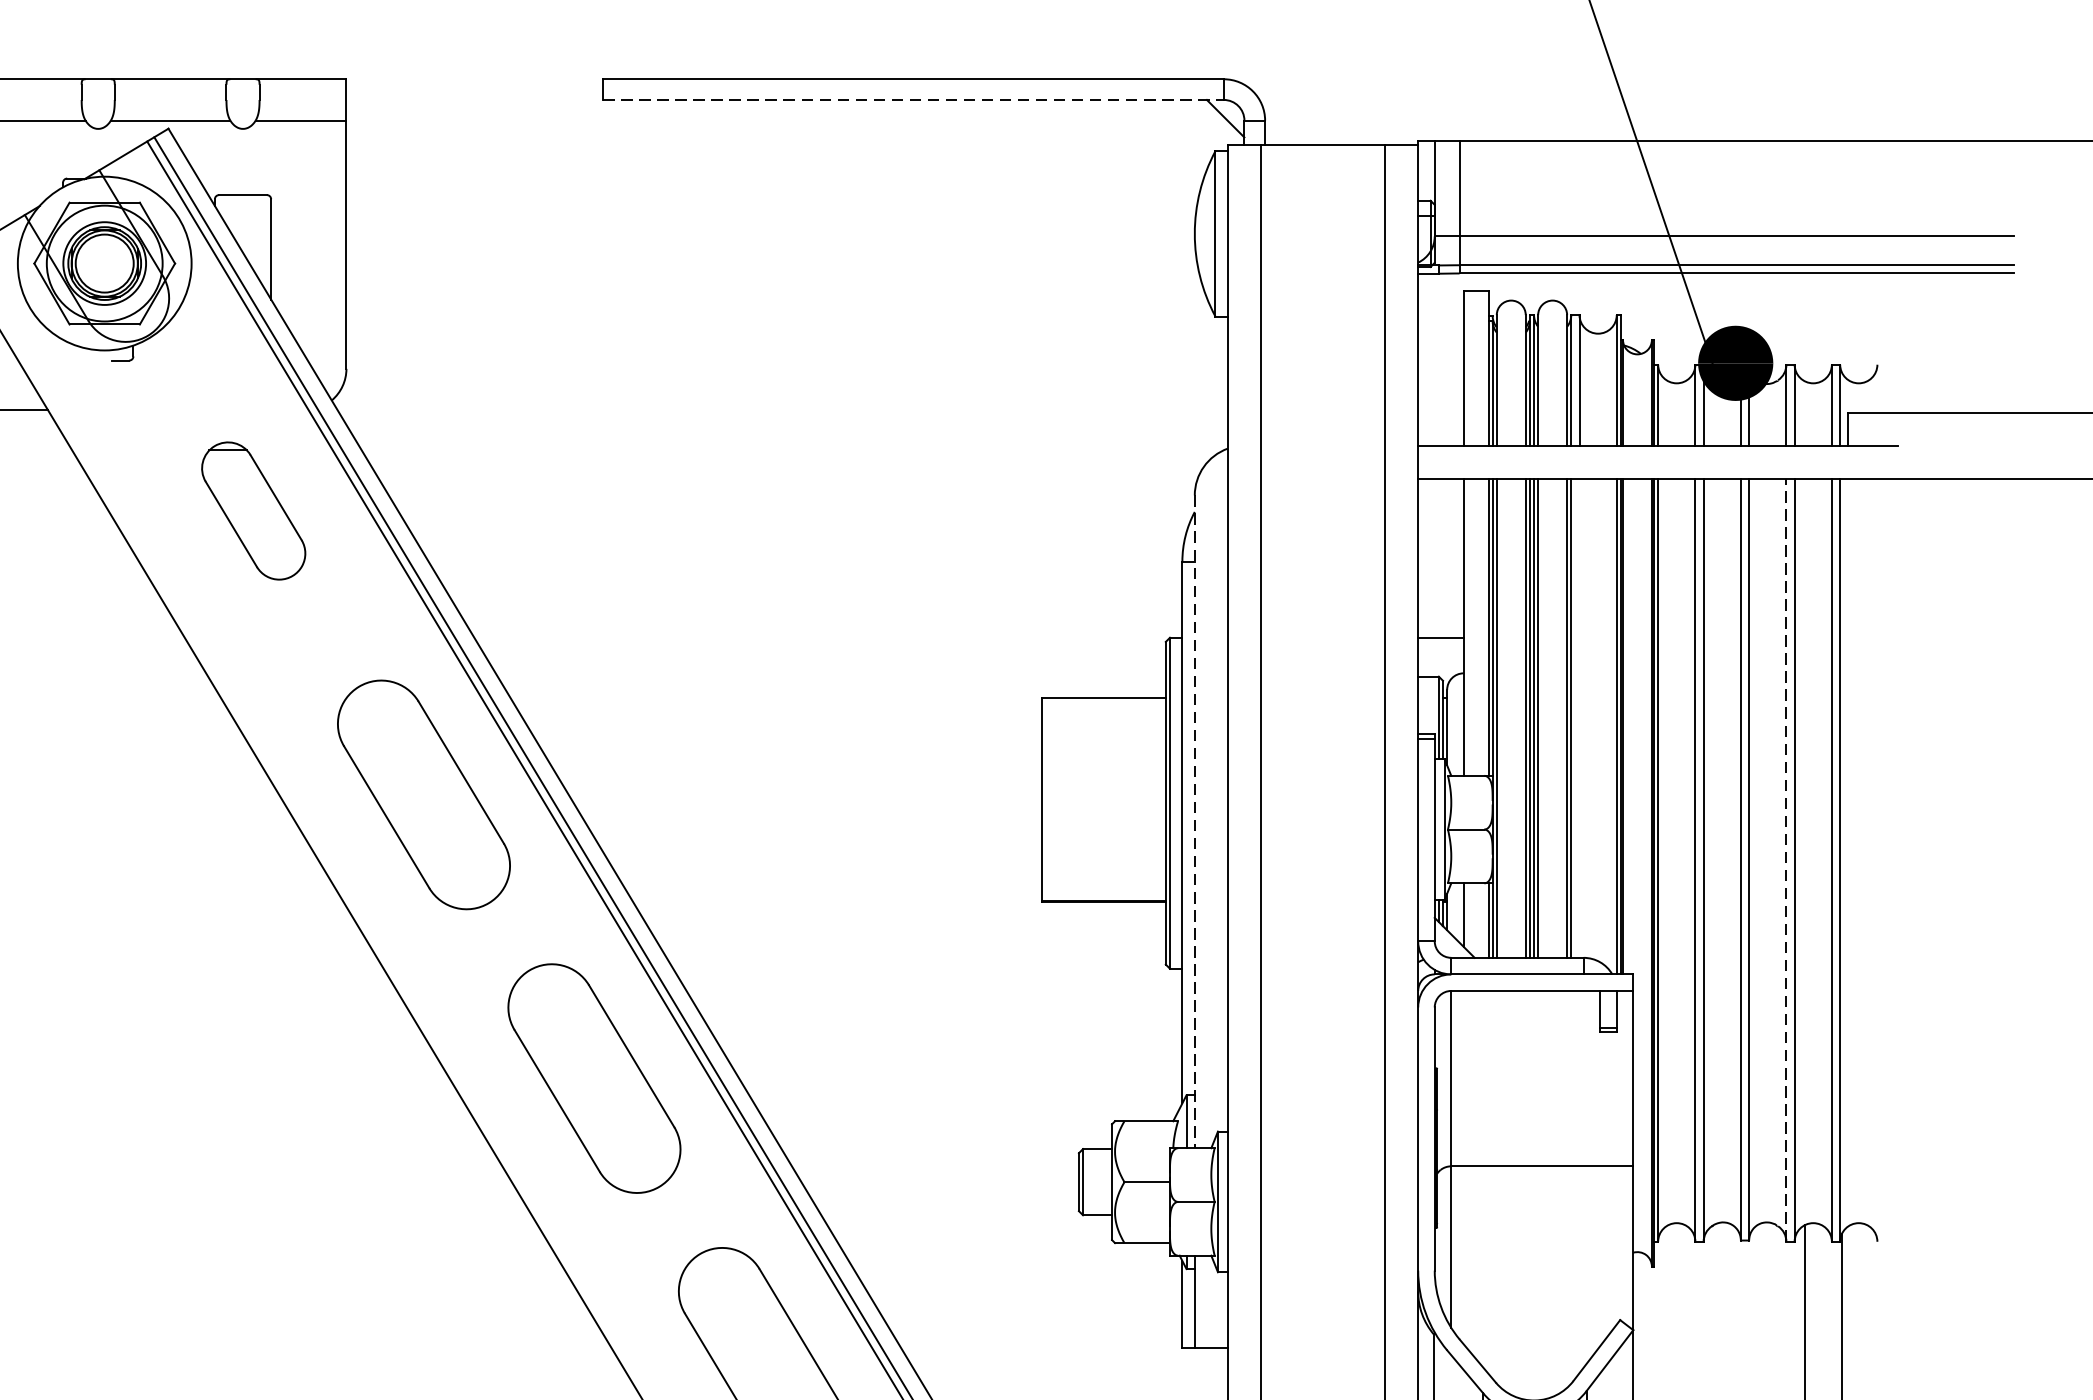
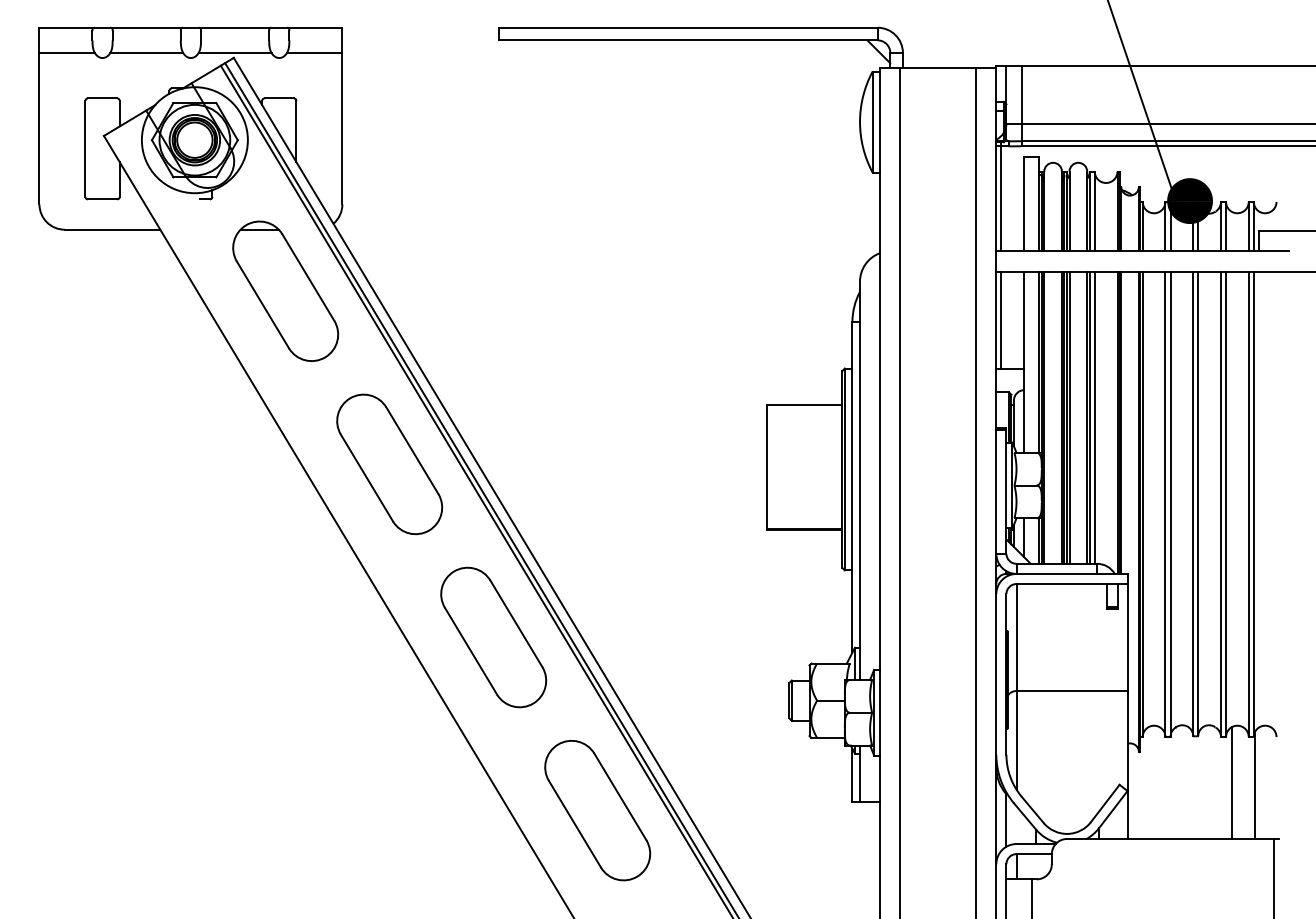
line: (913, 100) -> (688, 40), dashed -> solid
line: (1426, 355) -> (1001, 196), added
part: (253, 509) -> (285, 290), size x1.67
line: (1426, 557) -> (1001, 319), added
line: (1579, 718) -> (1094, 417), added
line: (1195, 822) -> (860, 481), dashed -> solid
line: (1785, 860) -> (1220, 504), dashed -> solid

